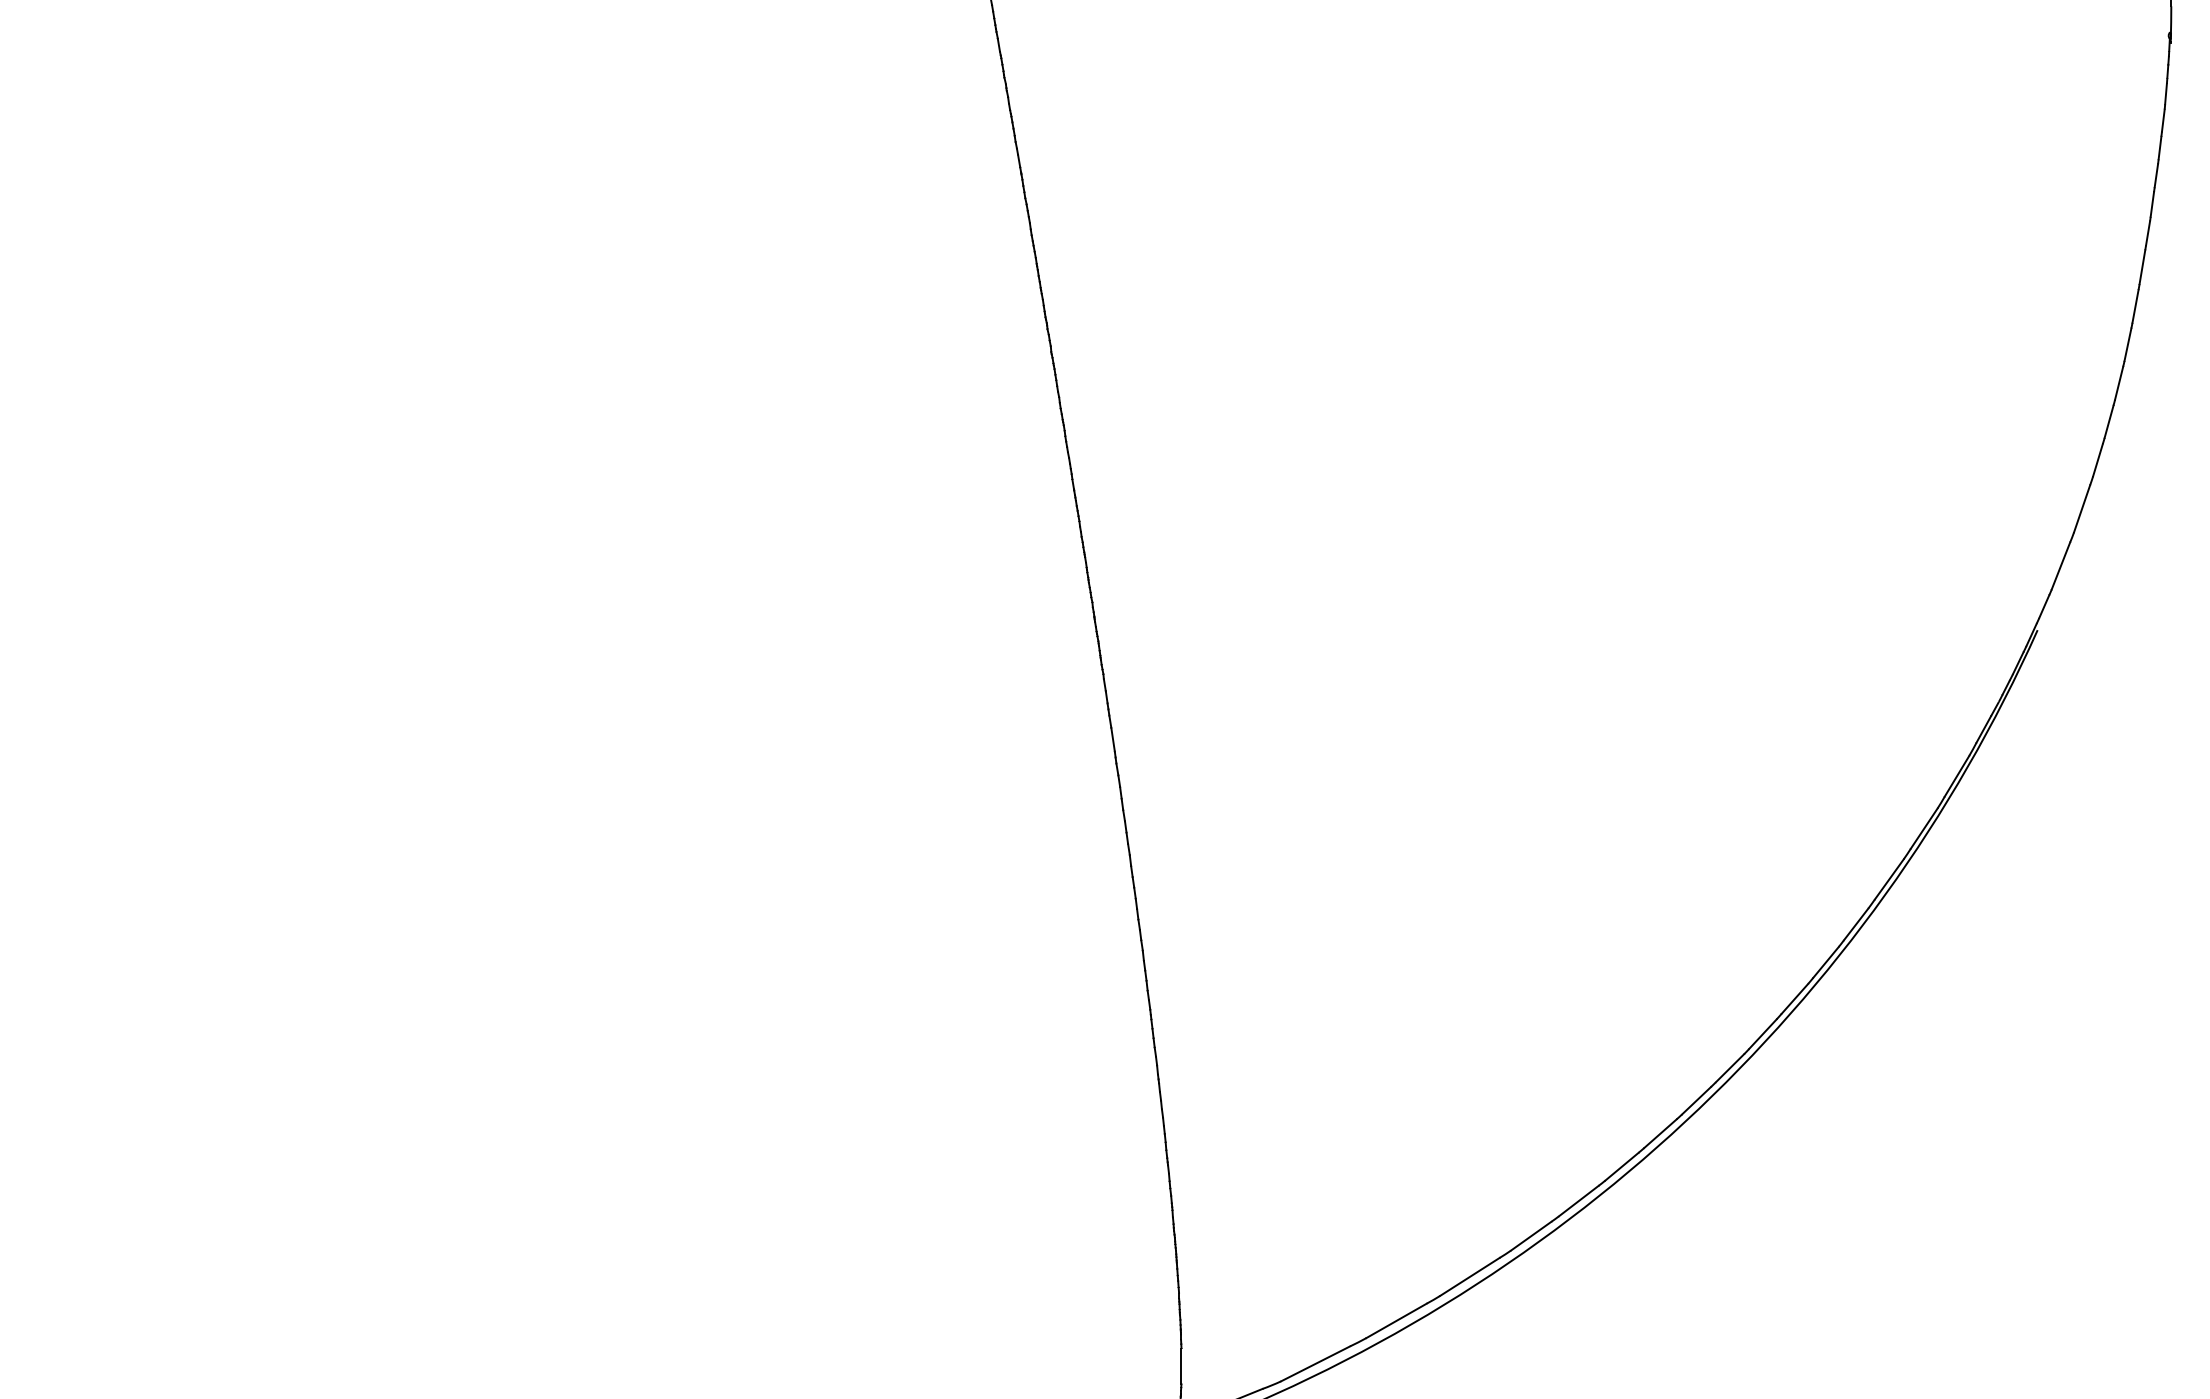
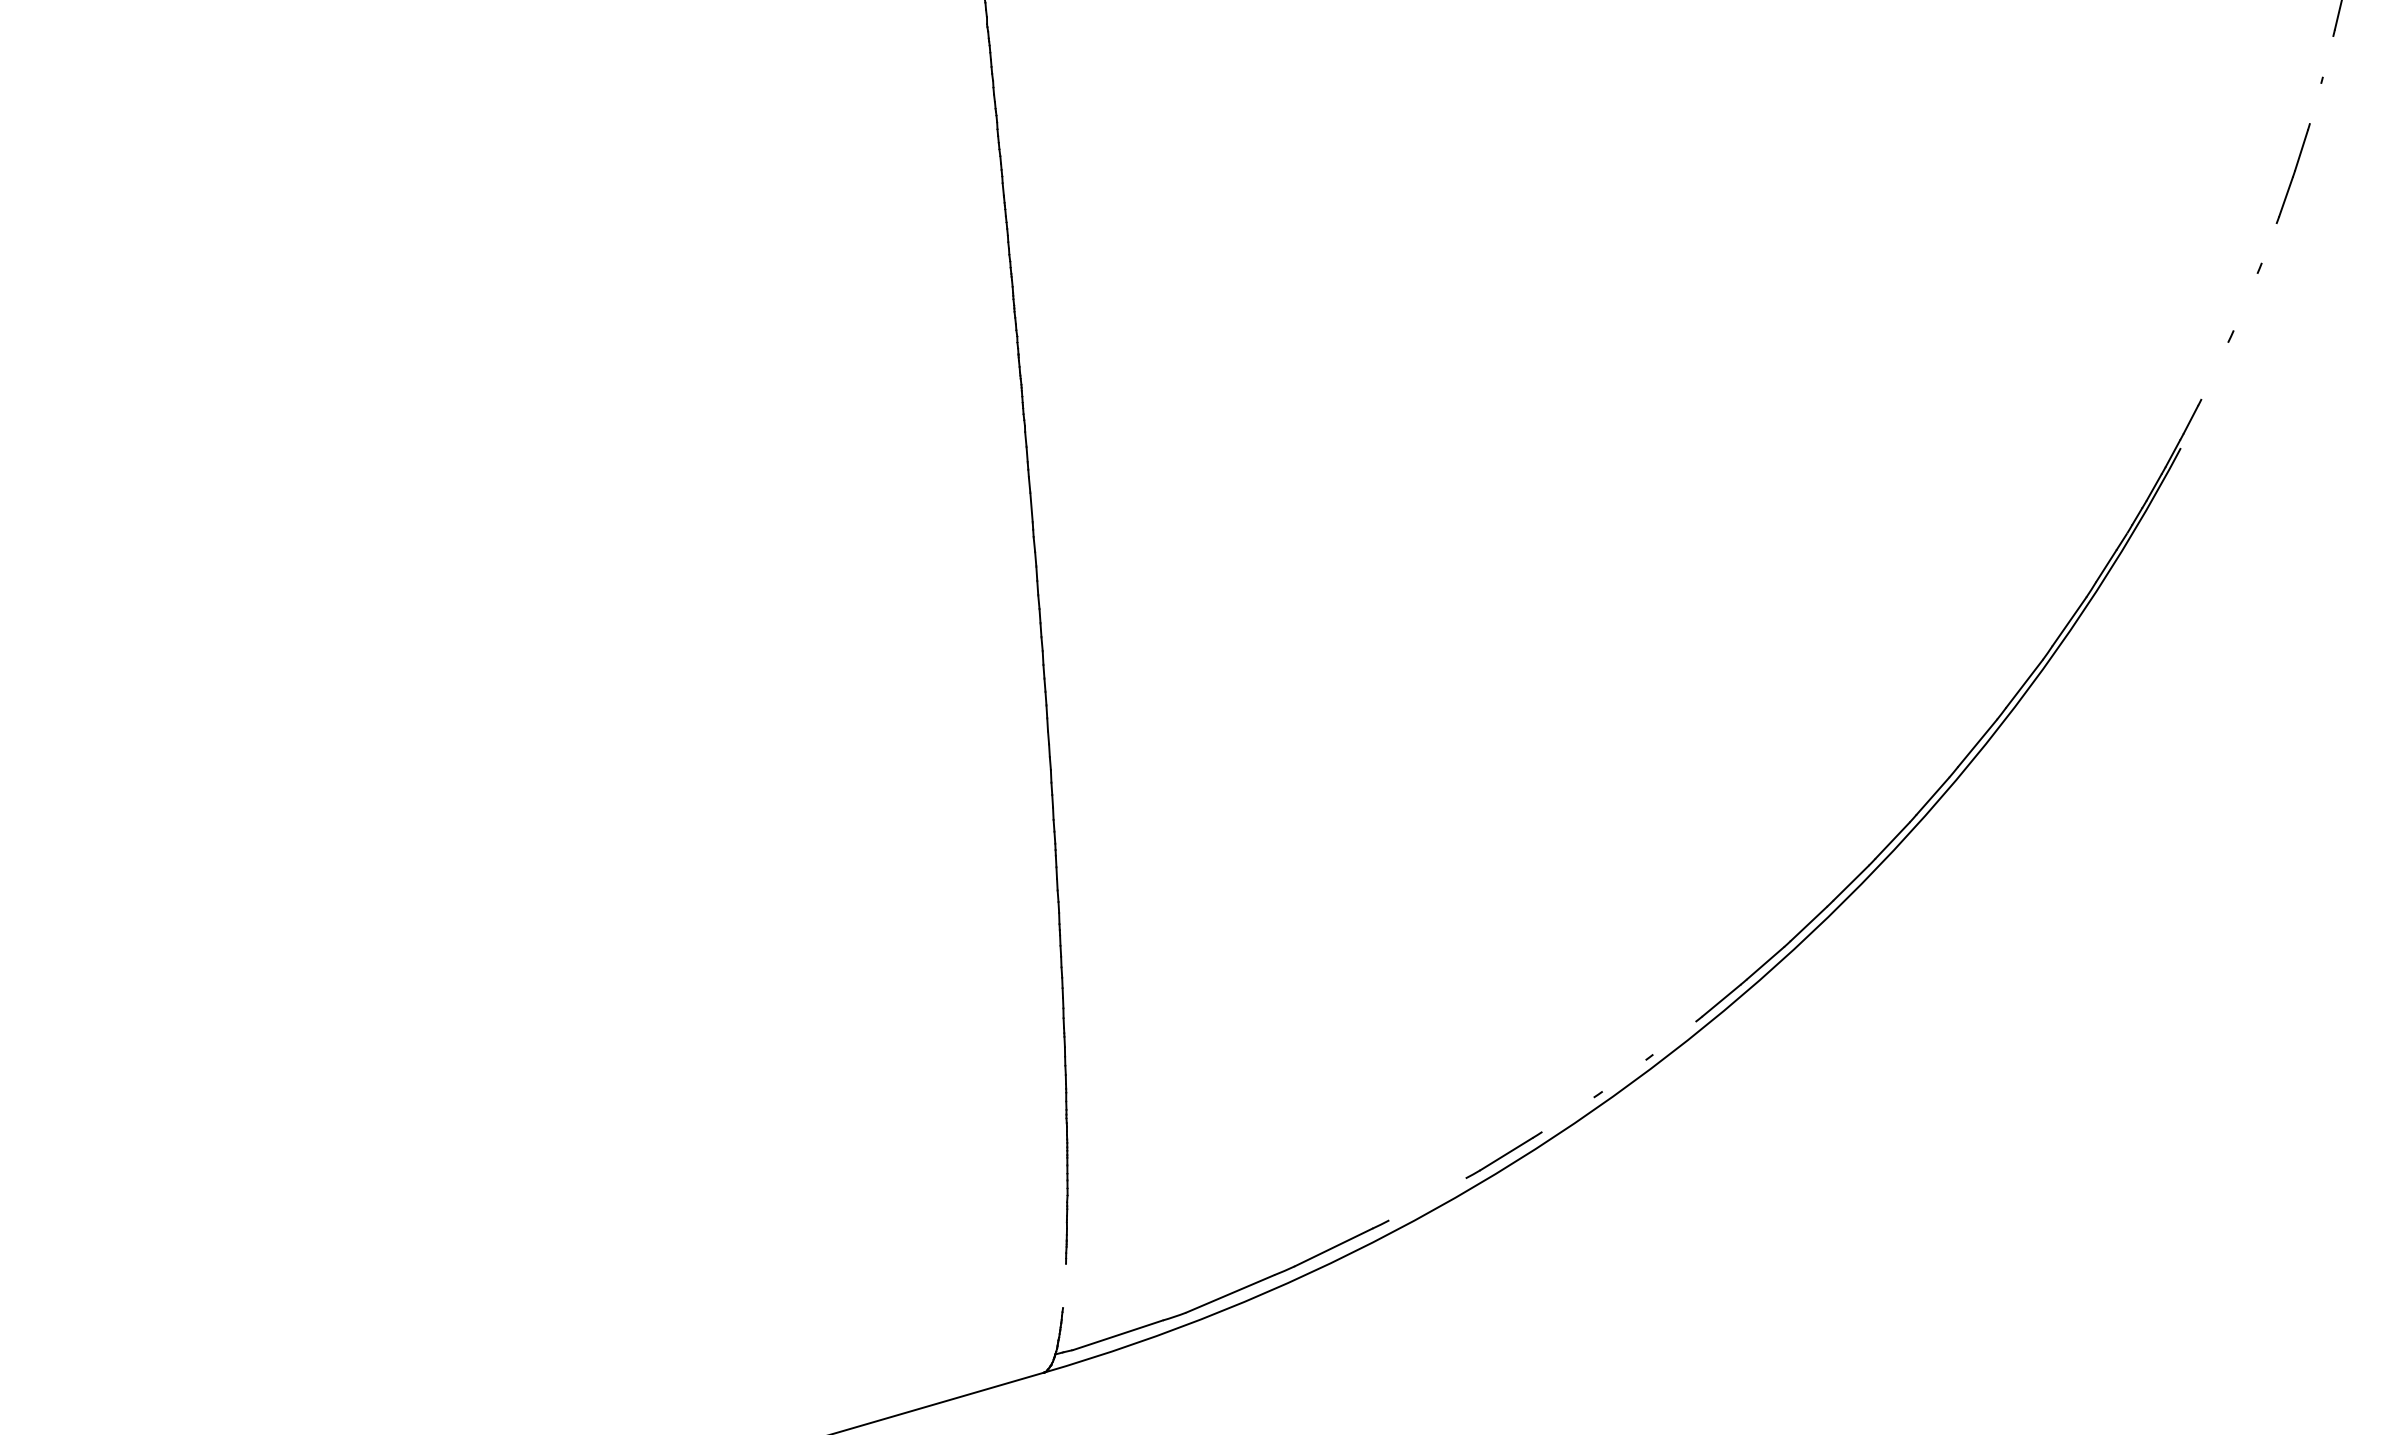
line: (2135, 306) -> (2328, 56), removed
line: (2127, 344) -> (2315, 103), removed
line: (2097, 460) -> (2268, 243), removed
line: (2082, 508) -> (2246, 301), removed
line: (2060, 565) -> (2214, 370), removed
line: (1660, 1133) -> (1674, 1038), removed
line: (1621, 1166) -> (1623, 1075), removed
line: (1578, 1200) -> (1567, 1113), removed
line: (1469, 1276) -> (1427, 1198), removed
line: (1181, 1366) -> (1064, 1286), removed

